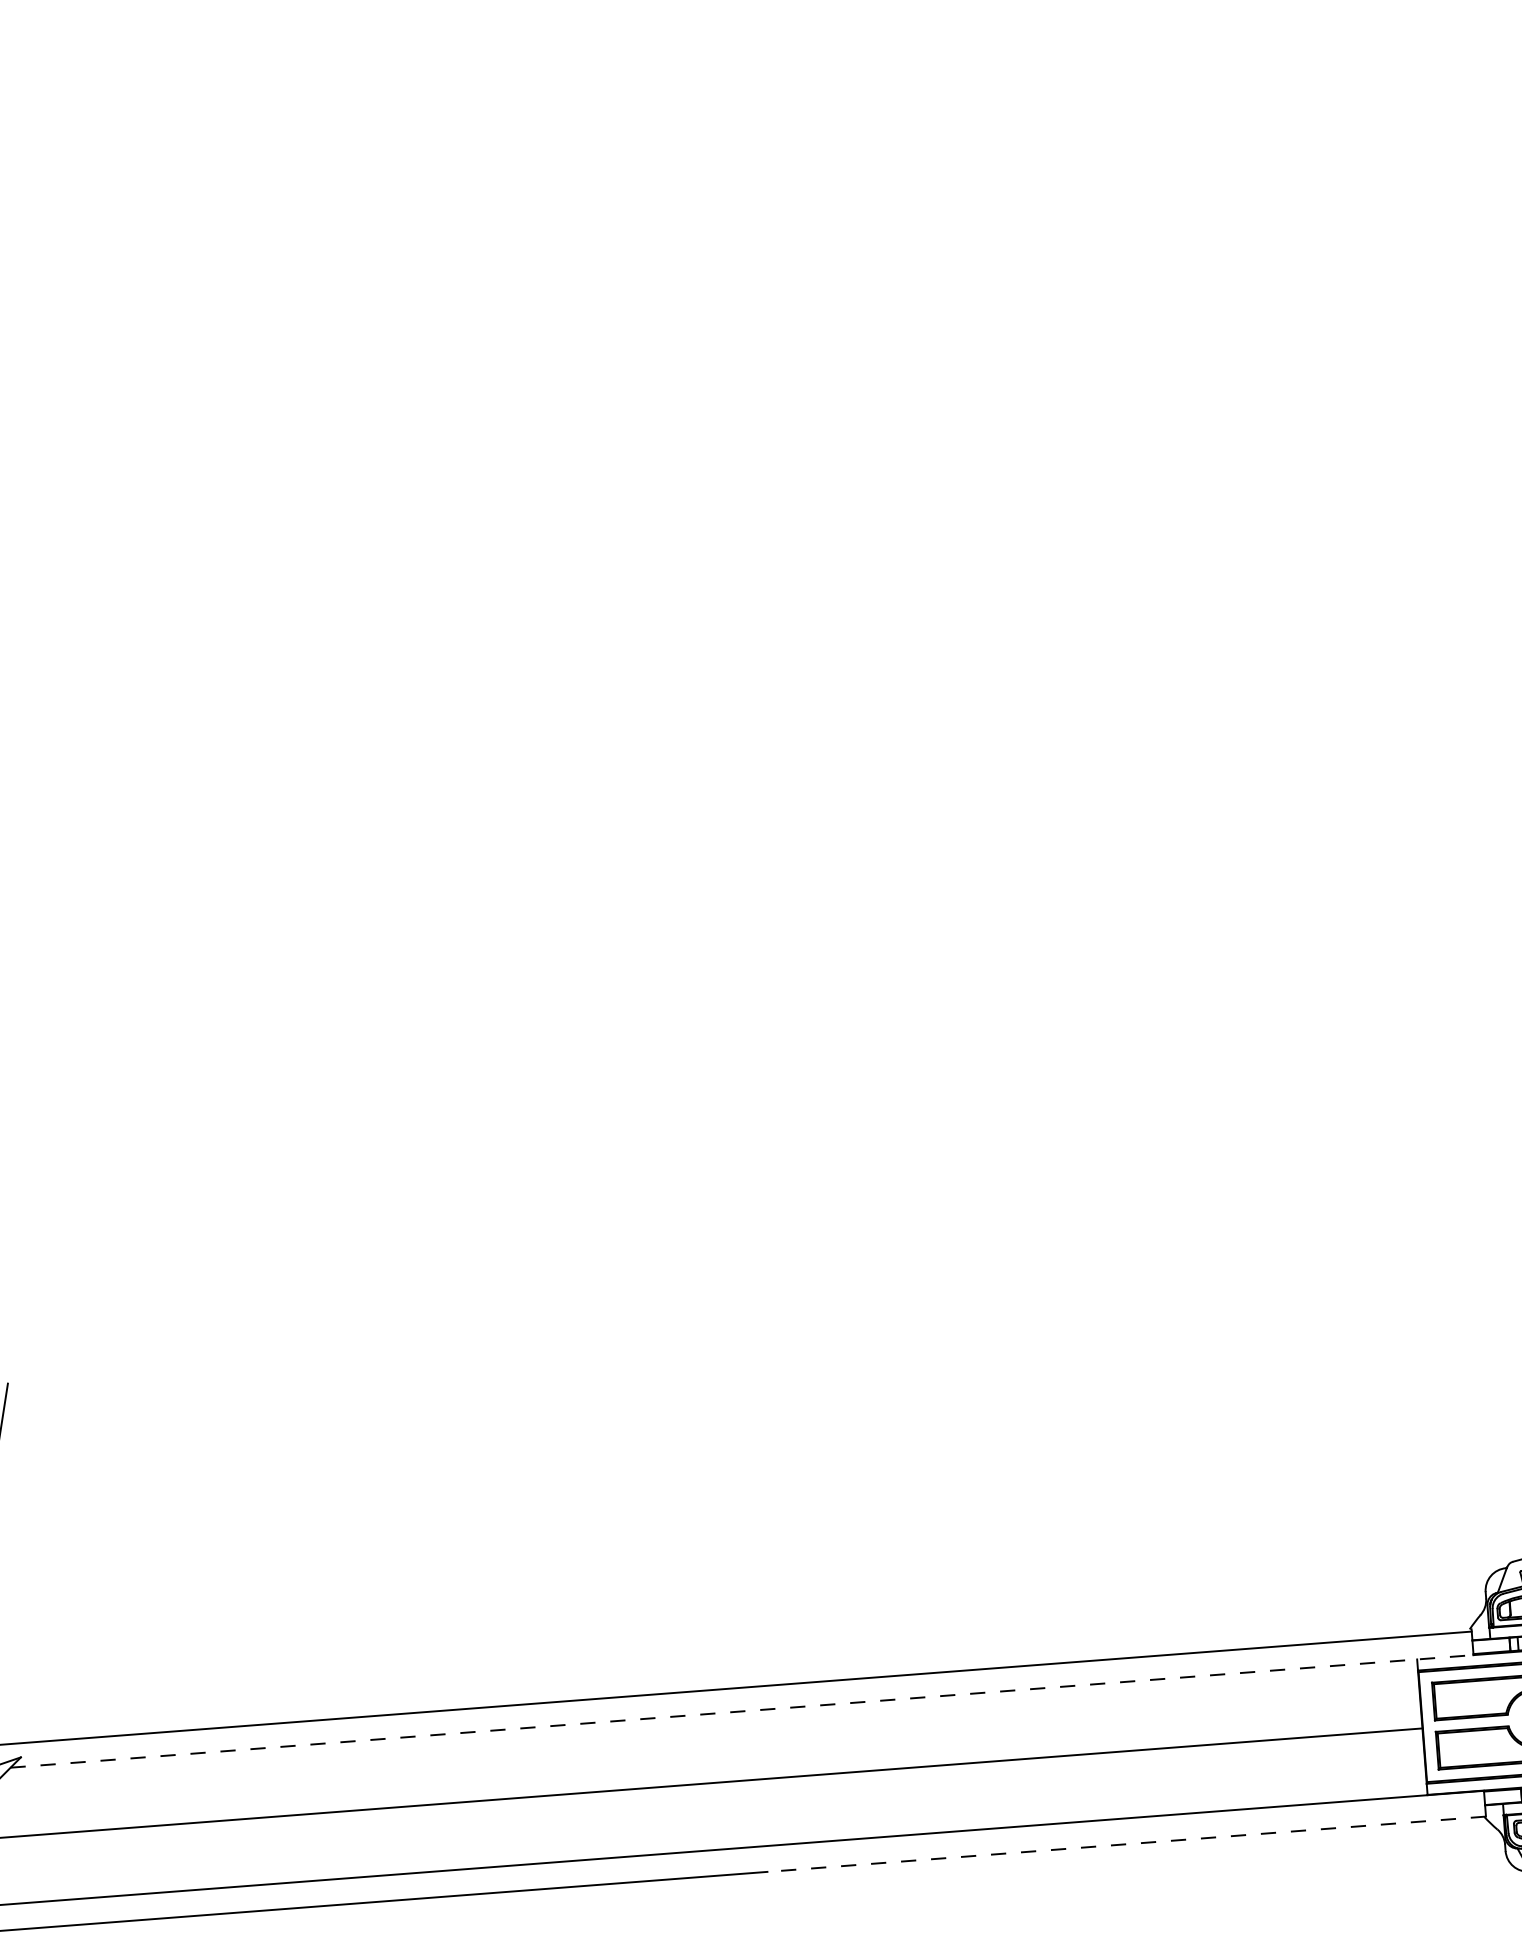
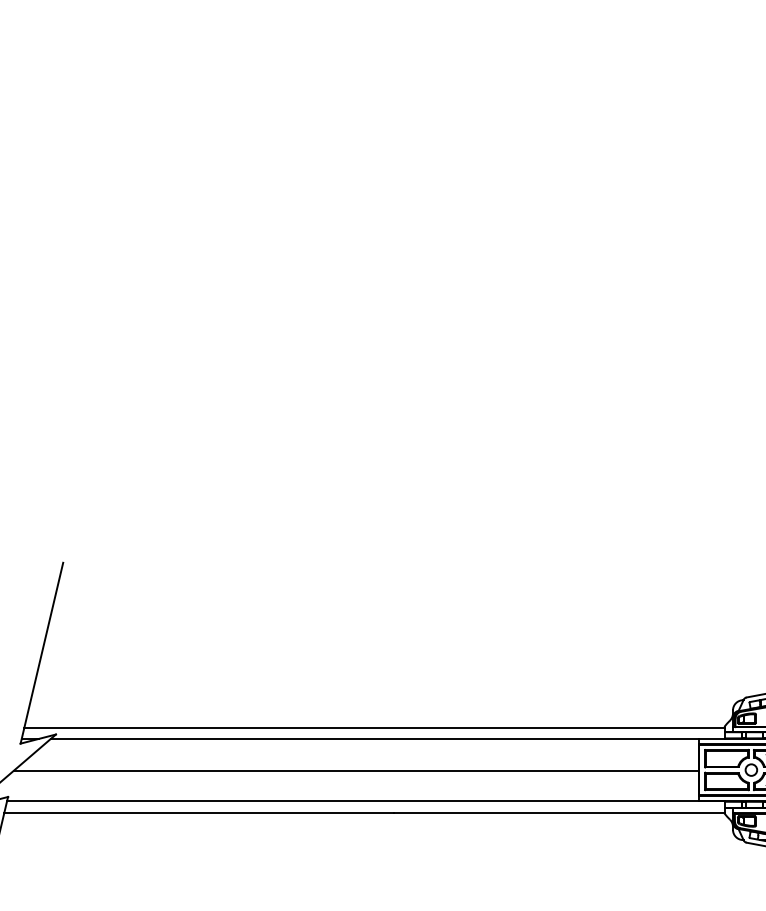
line: (742, 1710) -> (388, 738), dashed -> solid
line: (1126, 1844) -> (559, 813), dashed -> solid

